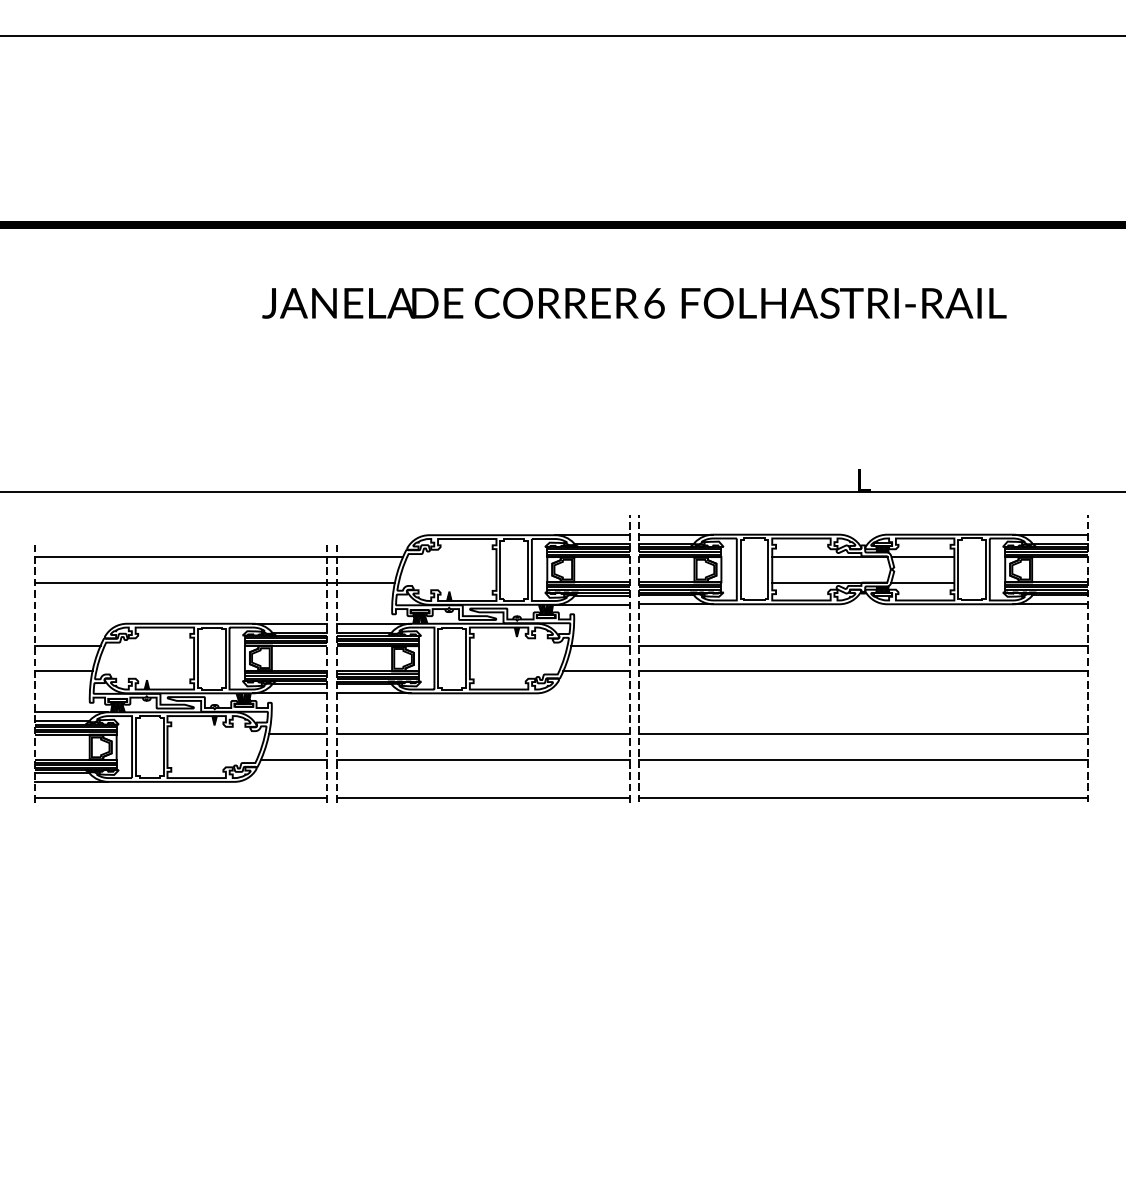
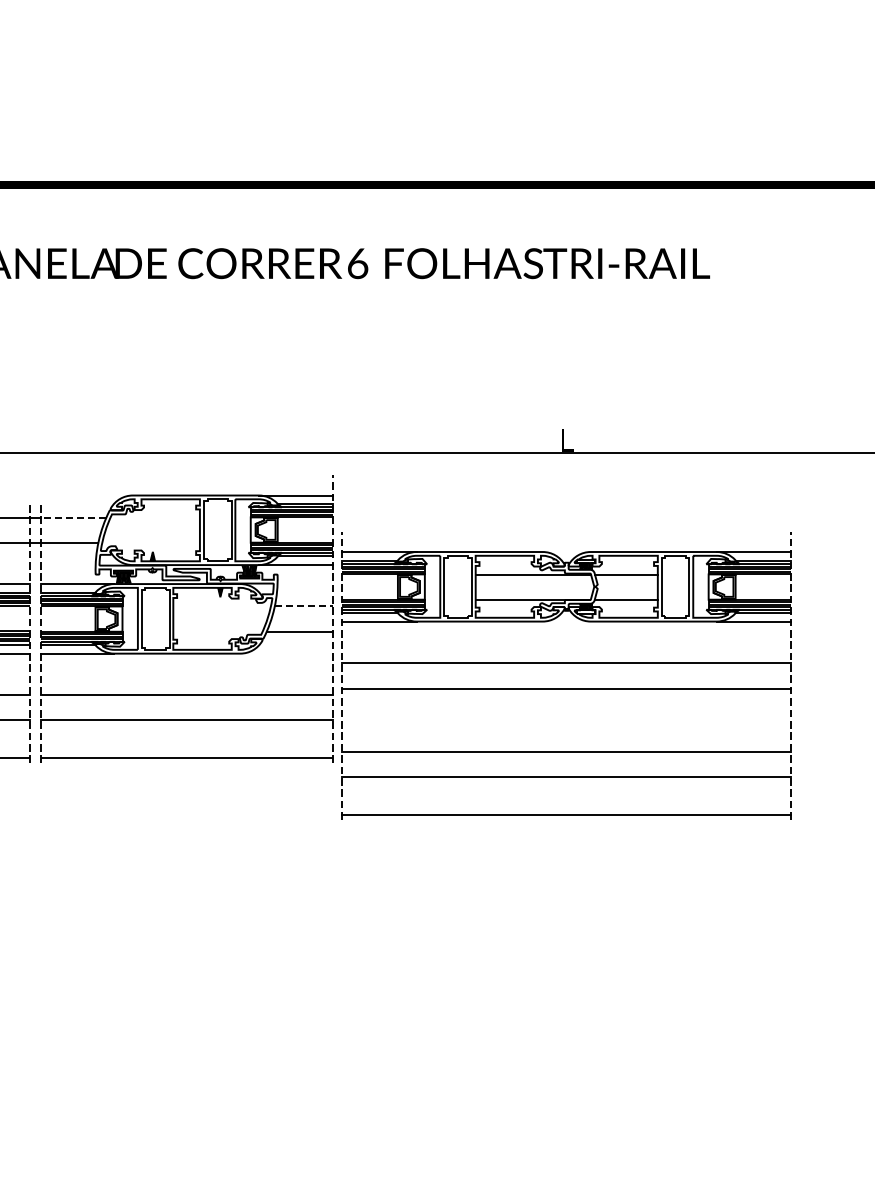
line: (370, 557) -> (73, 517), solid -> dashed
line: (601, 645) -> (304, 605), solid -> dashed
part: (863, 646) -> (566, 663), moved

